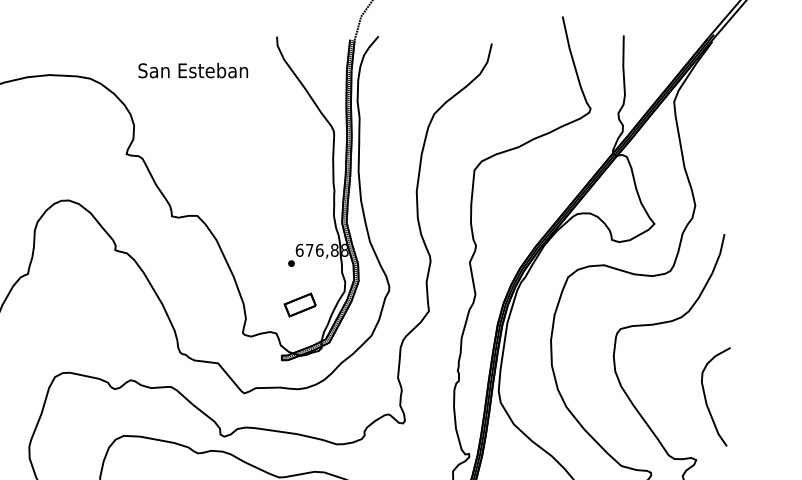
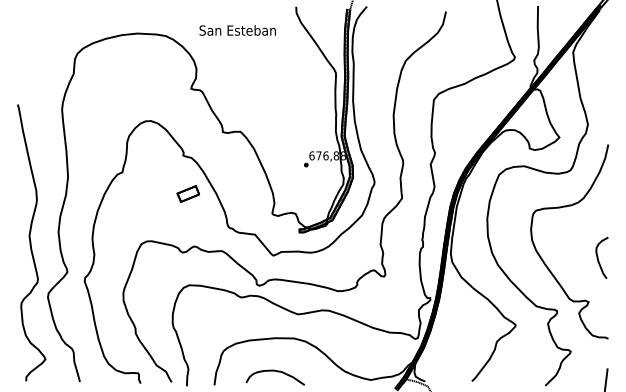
part: (298, 304) -> (187, 193), moved
part: (714, 396) -> (601, 257), size x0.6

